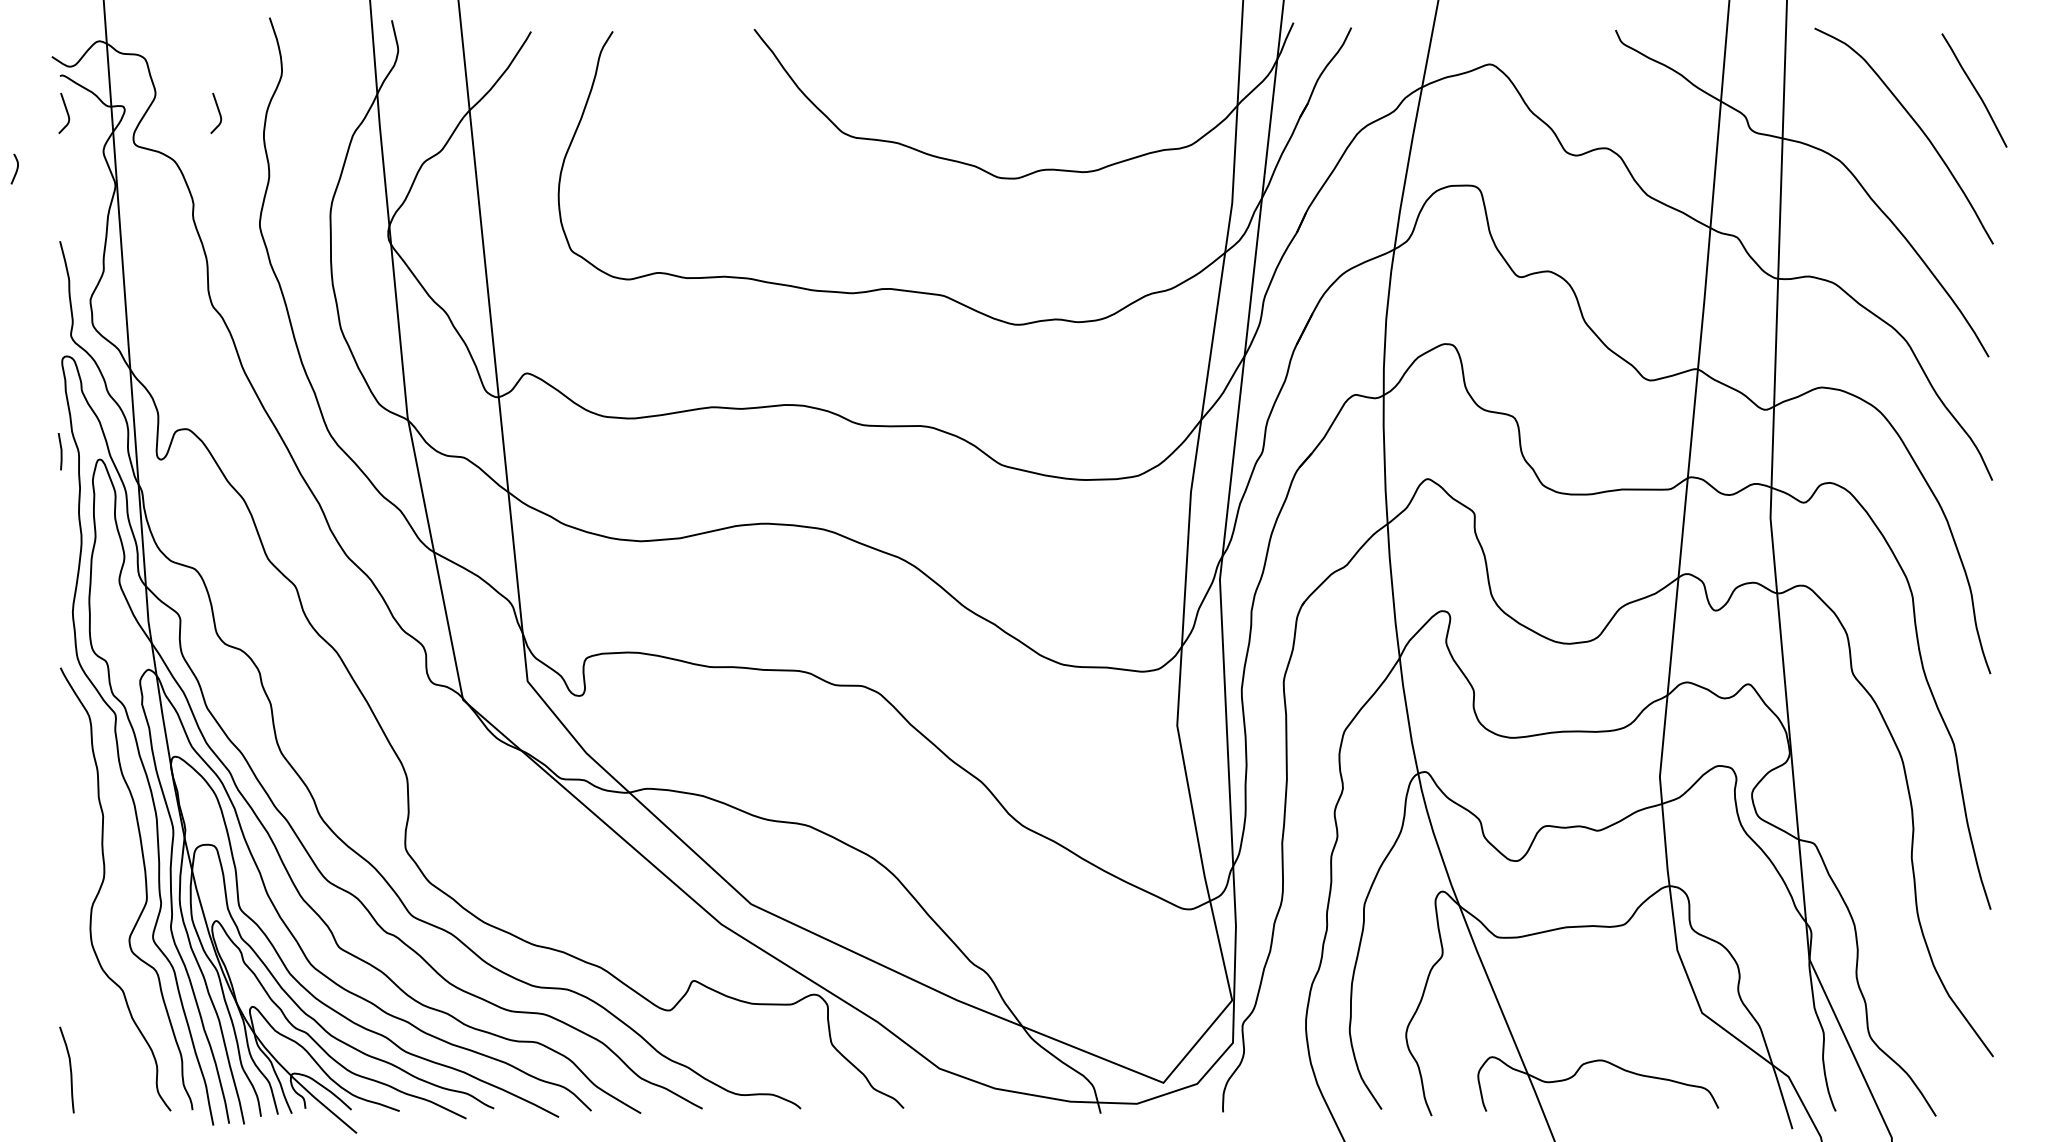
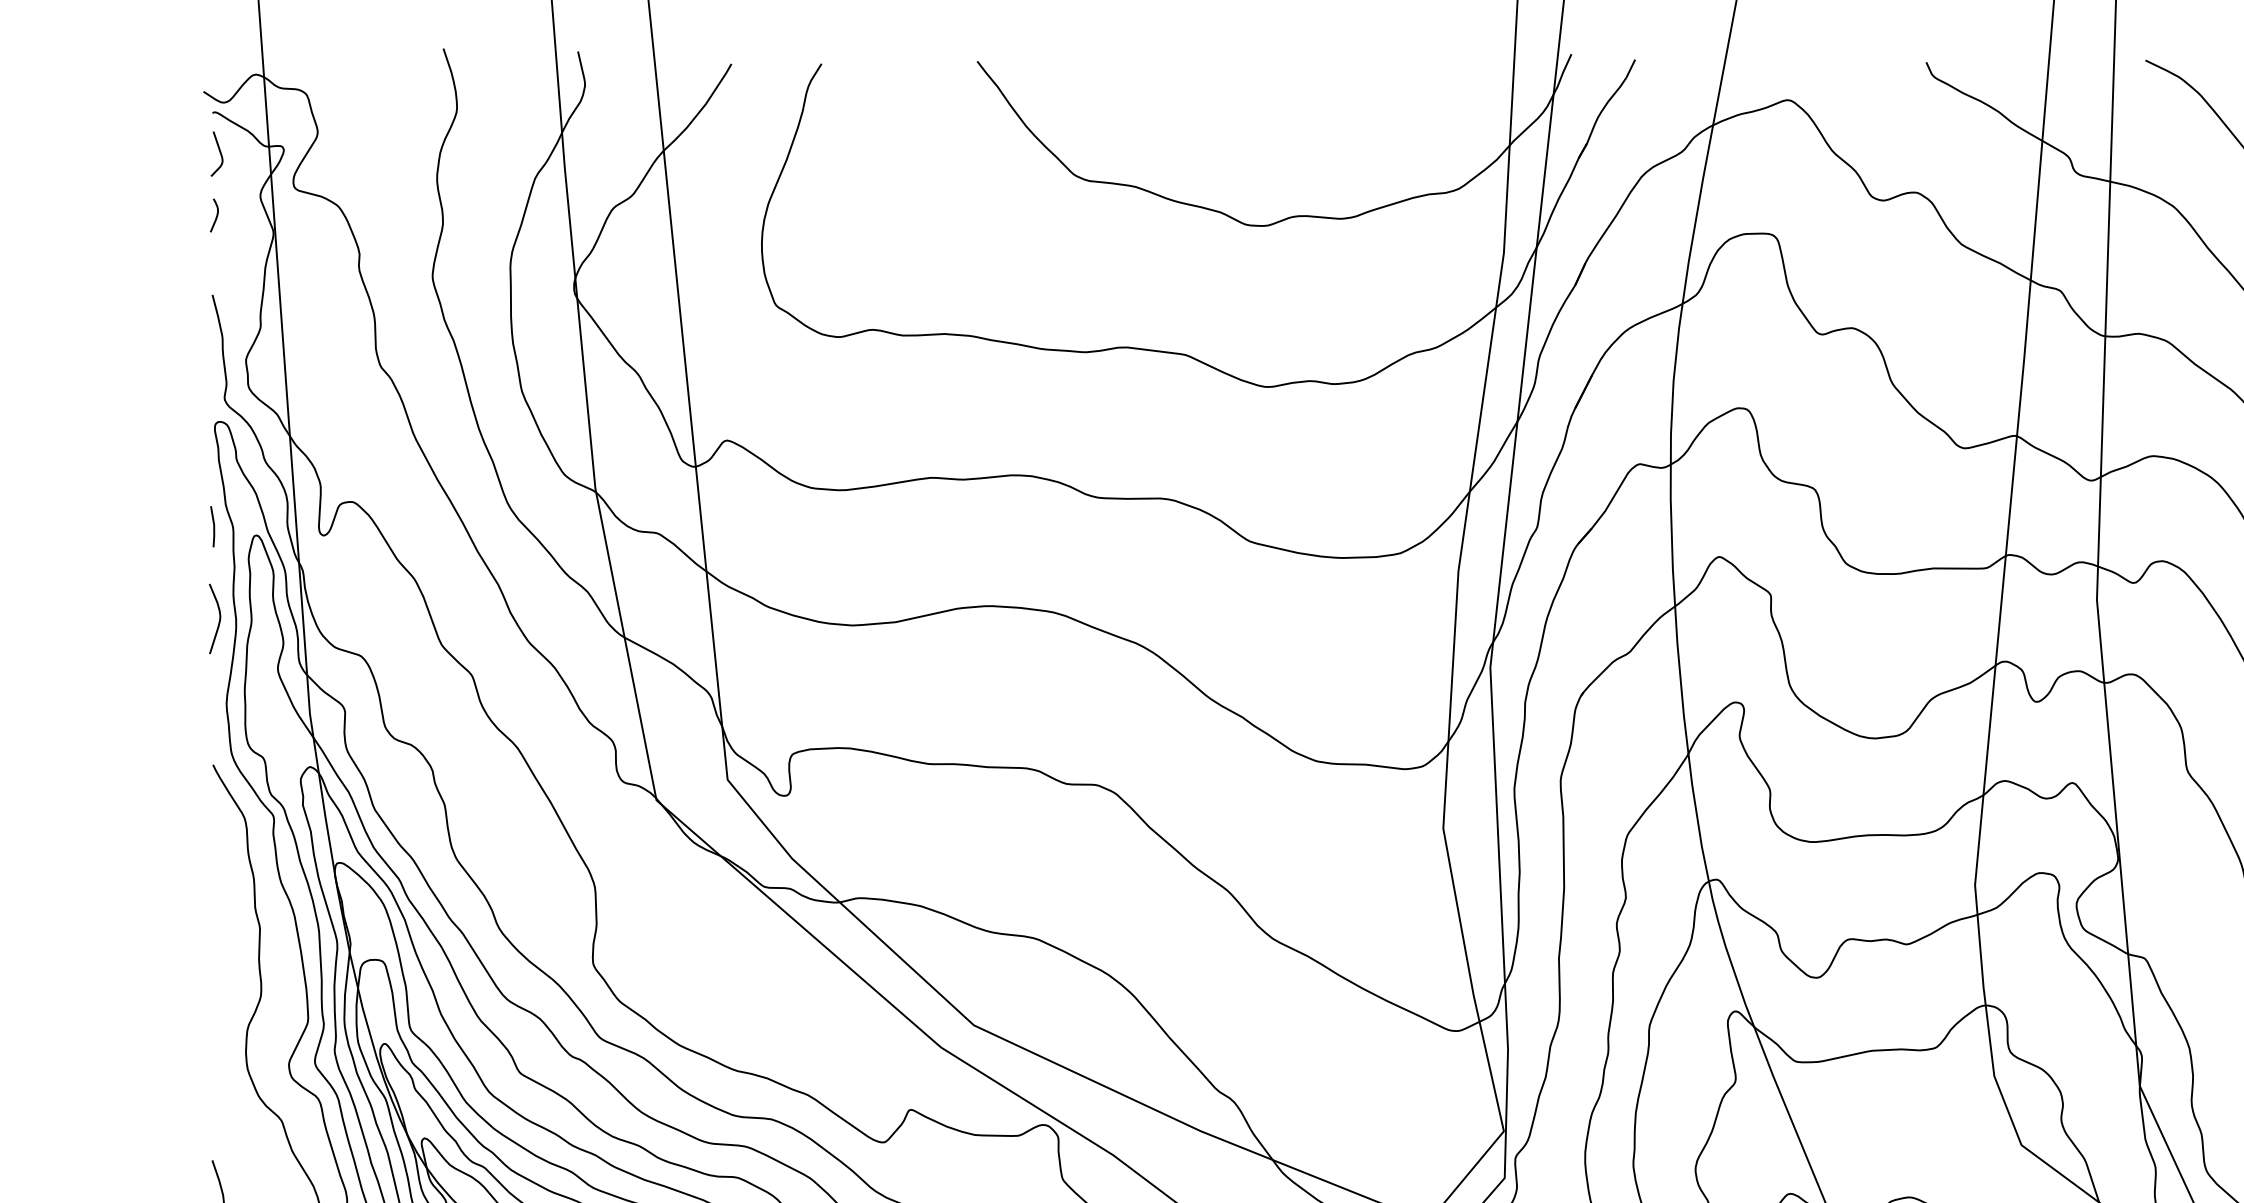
curve: (218, 112) -> (387, 153), removed
curve: (16, 168) -> (216, 214), moved
curve: (65, 537) -> (218, 621), added

